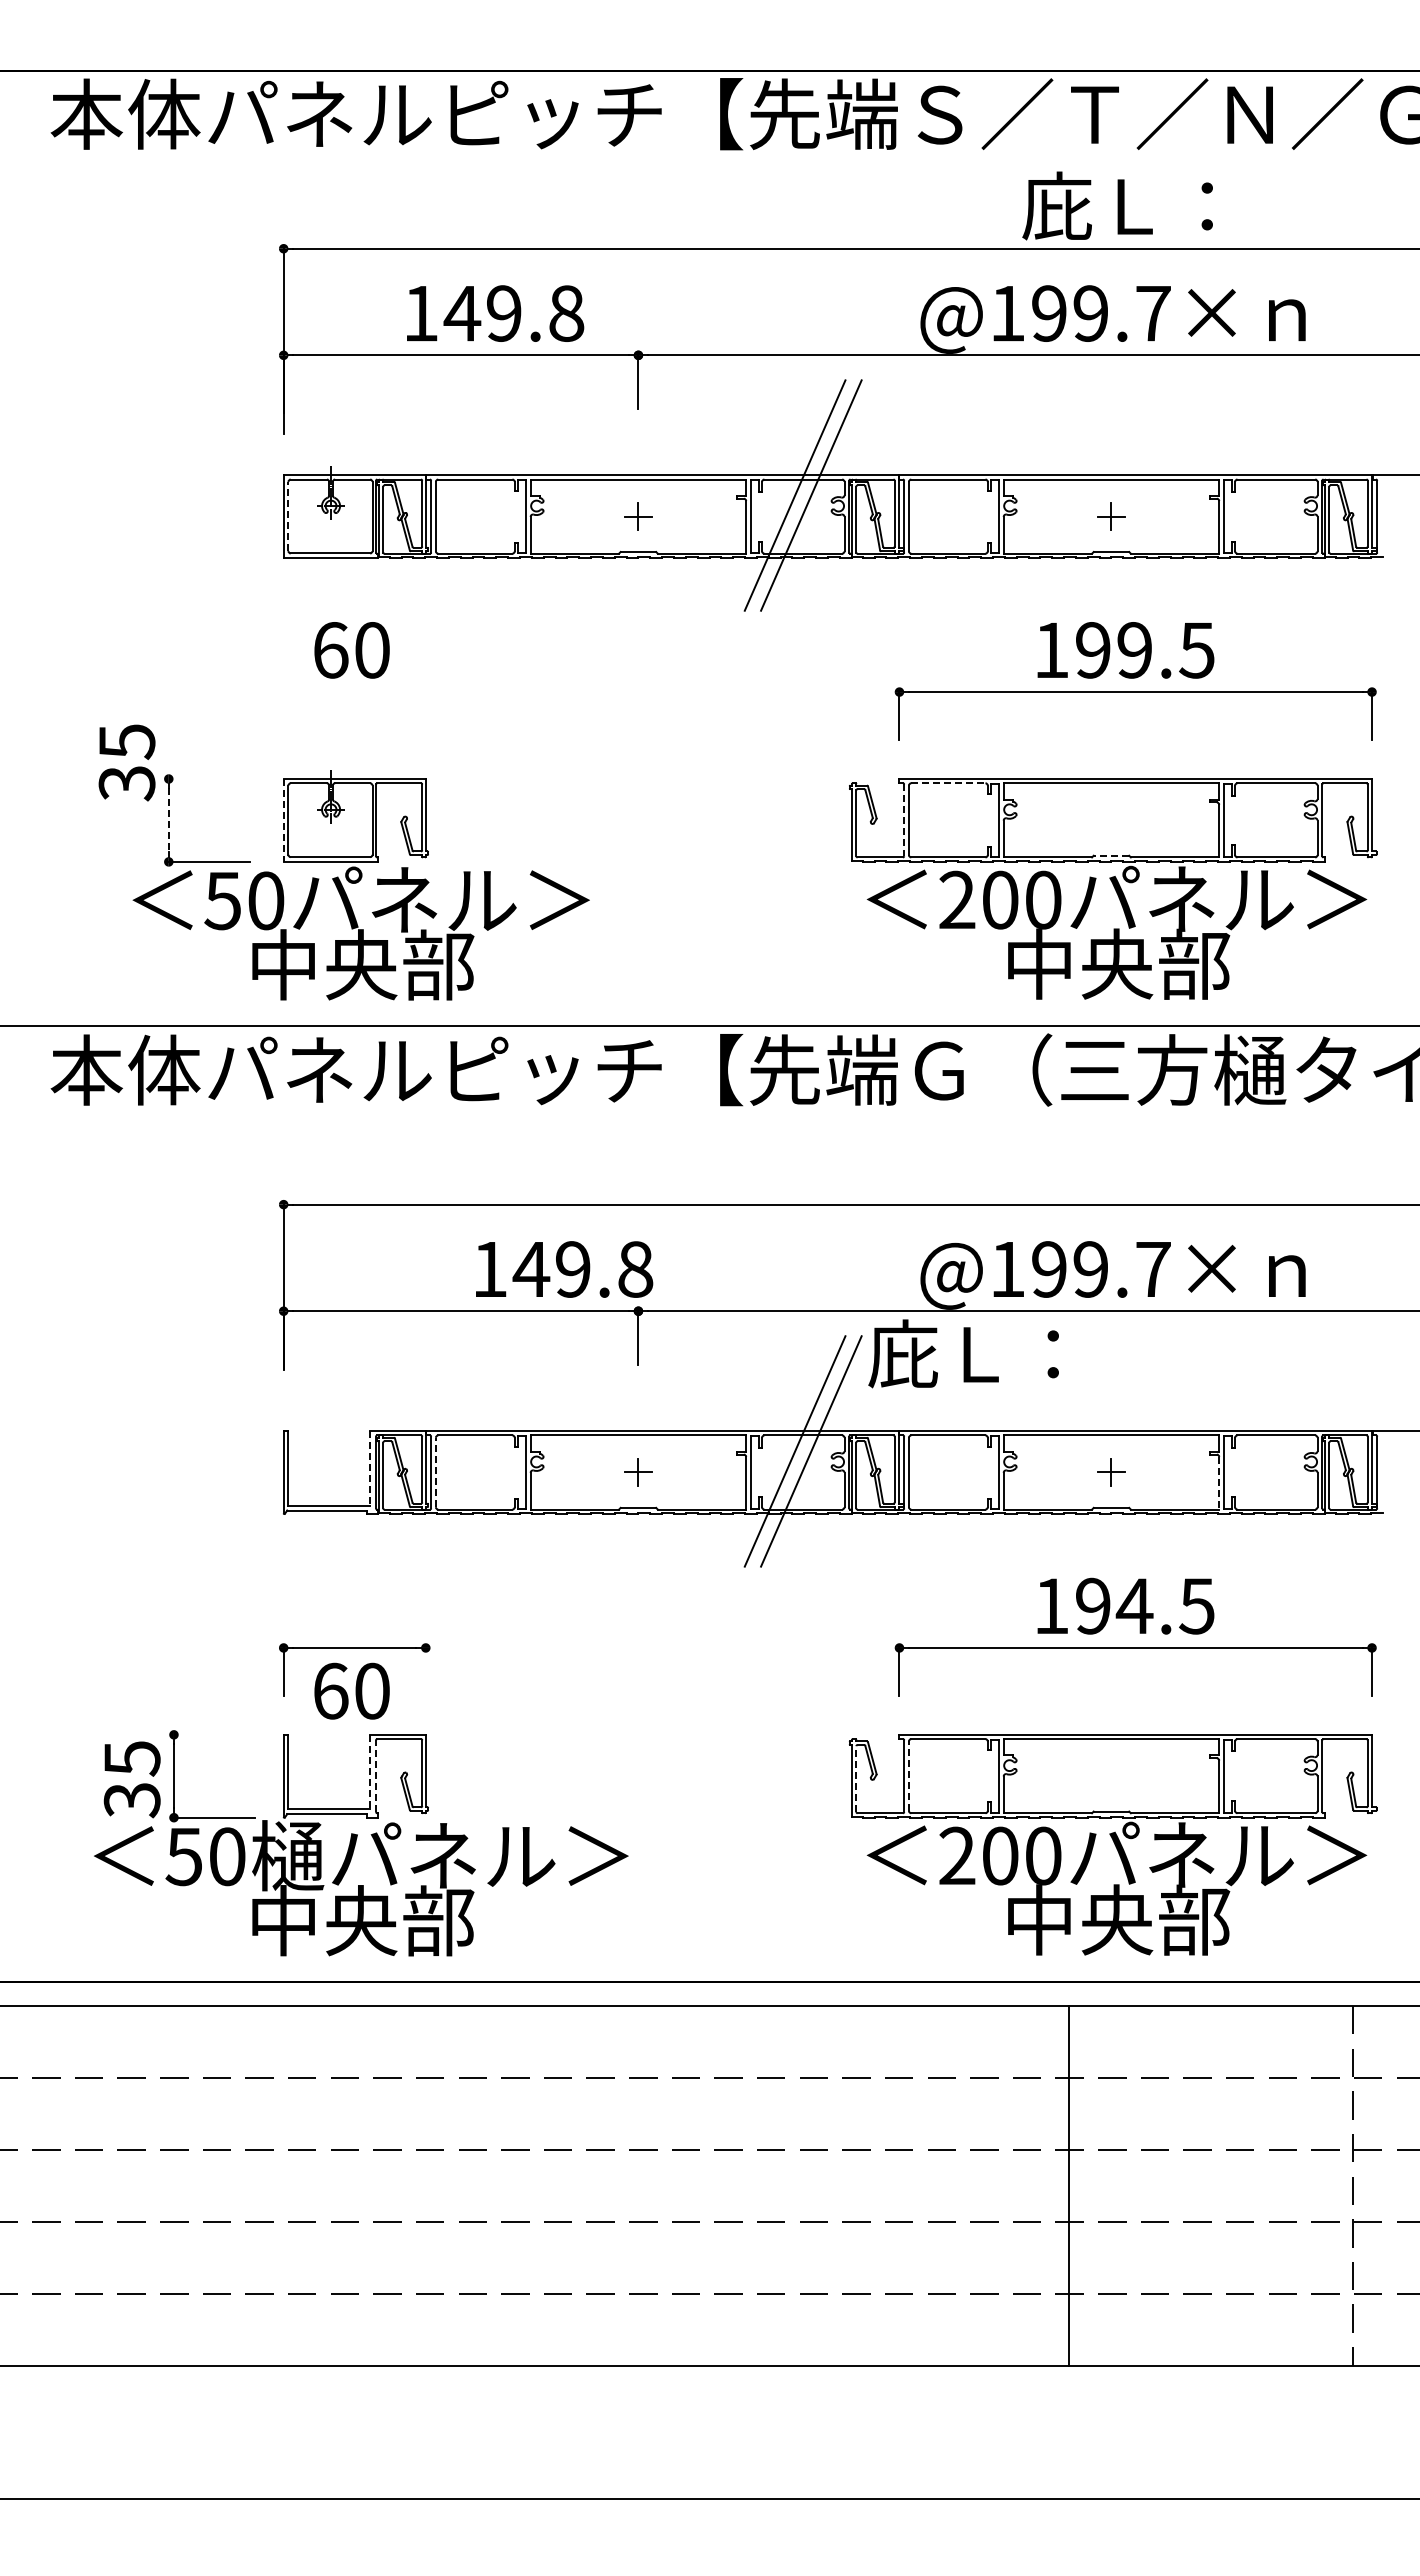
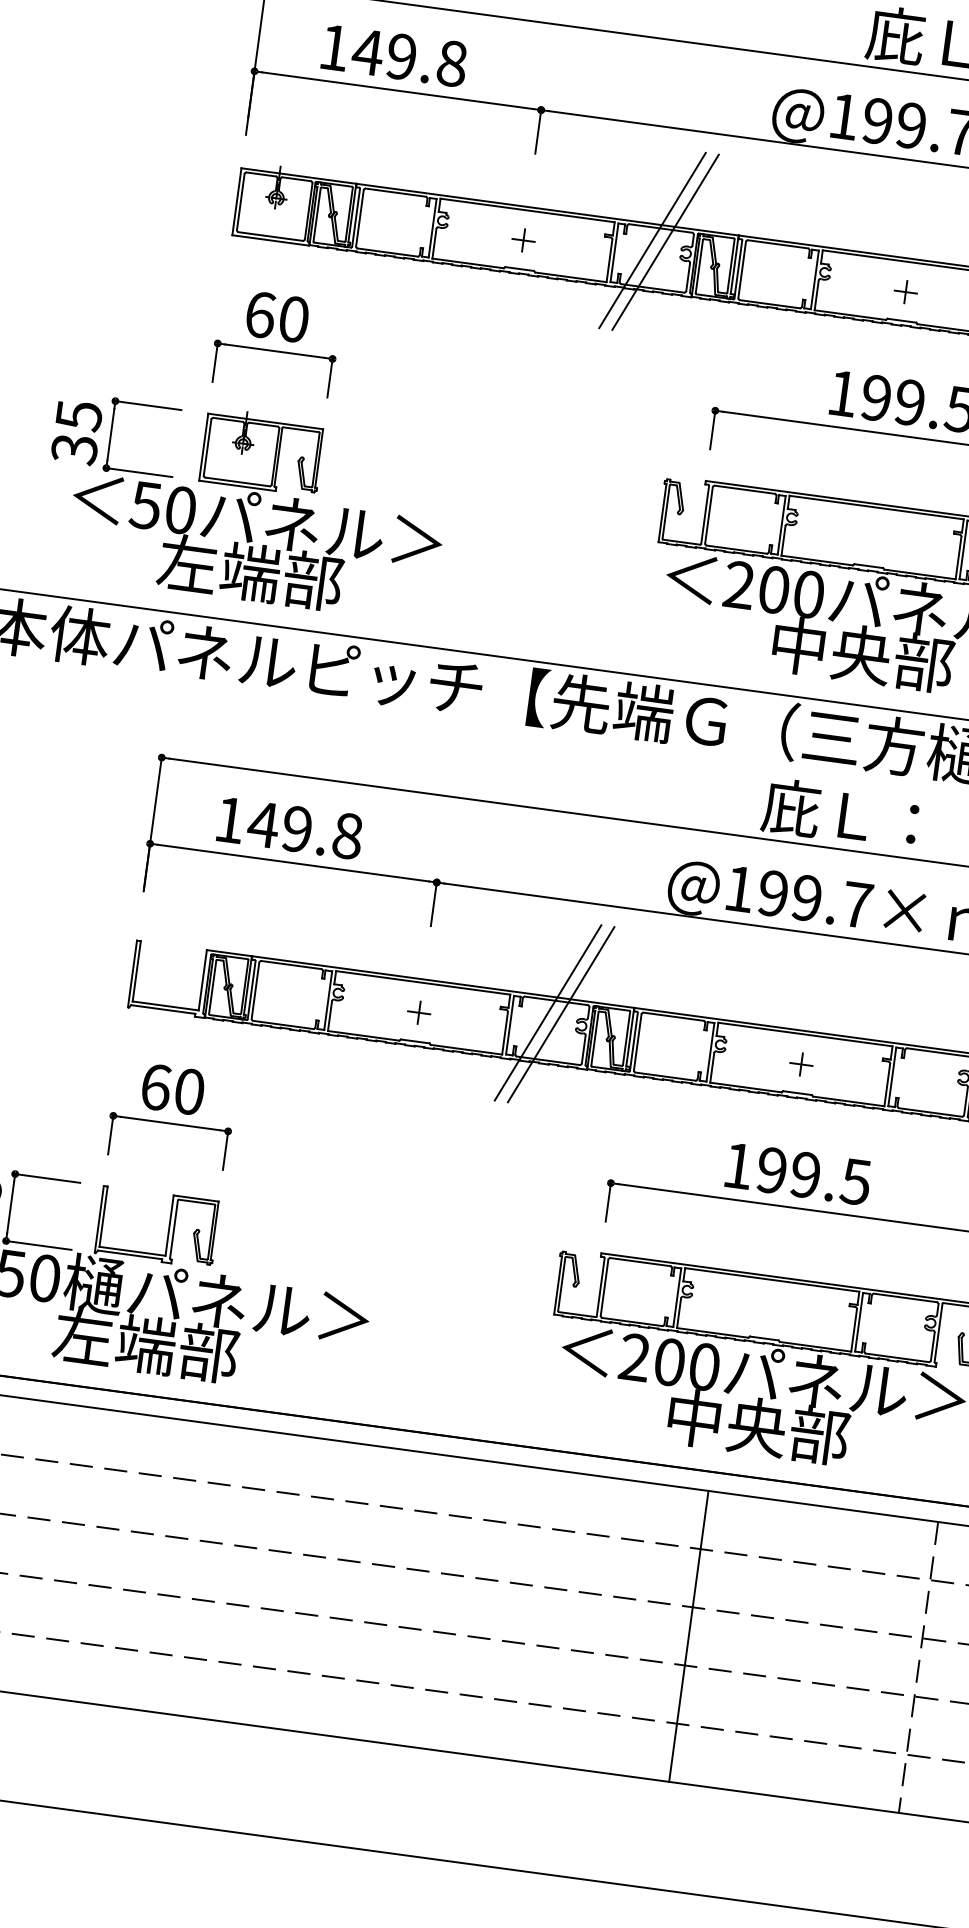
text: (495, 313) -> (394, 55), moved
line: (288, 516) -> (240, 202), dashed -> solid
part: (354, 692) -> (274, 351), added
text: (126, 762) -> (76, 432), moved
line: (209, 779) -> (148, 405), added
line: (948, 783) -> (744, 489), dashed -> solid
line: (168, 820) -> (110, 434), dashed -> solid
line: (283, 820) -> (203, 447), dashed -> solid
line: (904, 820) -> (705, 515), dashed -> solid
line: (1111, 855) -> (868, 565), dashed -> solid
text: (322, 964) -> (219, 567), 中央部 -> 左端部
text: (564, 1269) -> (290, 828), moved
text: (963, 1353) -> (840, 813), moved
line: (370, 1468) -> (203, 980), dashed -> solid
line: (435, 1472) -> (255, 990), dashed -> solid
line: (1219, 1483) -> (887, 1085), dashed -> solid
text: (1134, 1605) -> (805, 1174), 194.5 -> 199.5
line: (425, 1671) -> (225, 1150), added
text: (351, 1690) -> (172, 1088), moved
line: (213, 1734) -> (47, 1178), added
line: (370, 1772) -> (169, 1225), dashed -> solid
line: (376, 1776) -> (174, 1229), dashed -> solid
line: (908, 1776) -> (604, 1287), dashed -> solid
line: (856, 1779) -> (561, 1284), dashed -> solid
text: (322, 1920) -> (114, 1340), 中央部 -> 左端部

